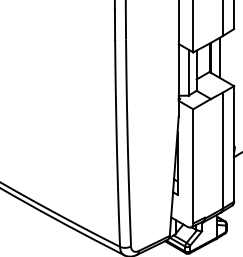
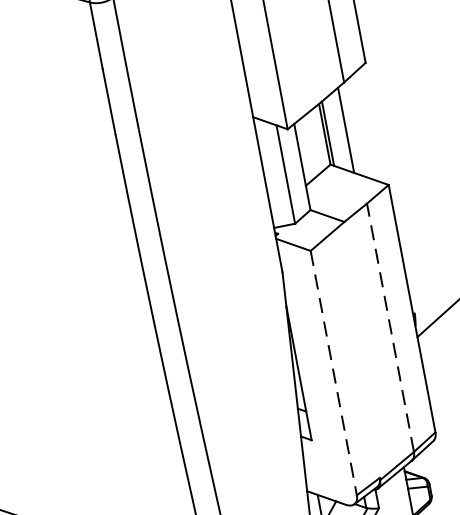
line: (222, 150) -> (389, 327), solid -> dashed
line: (193, 166) -> (334, 373), solid -> dashed

